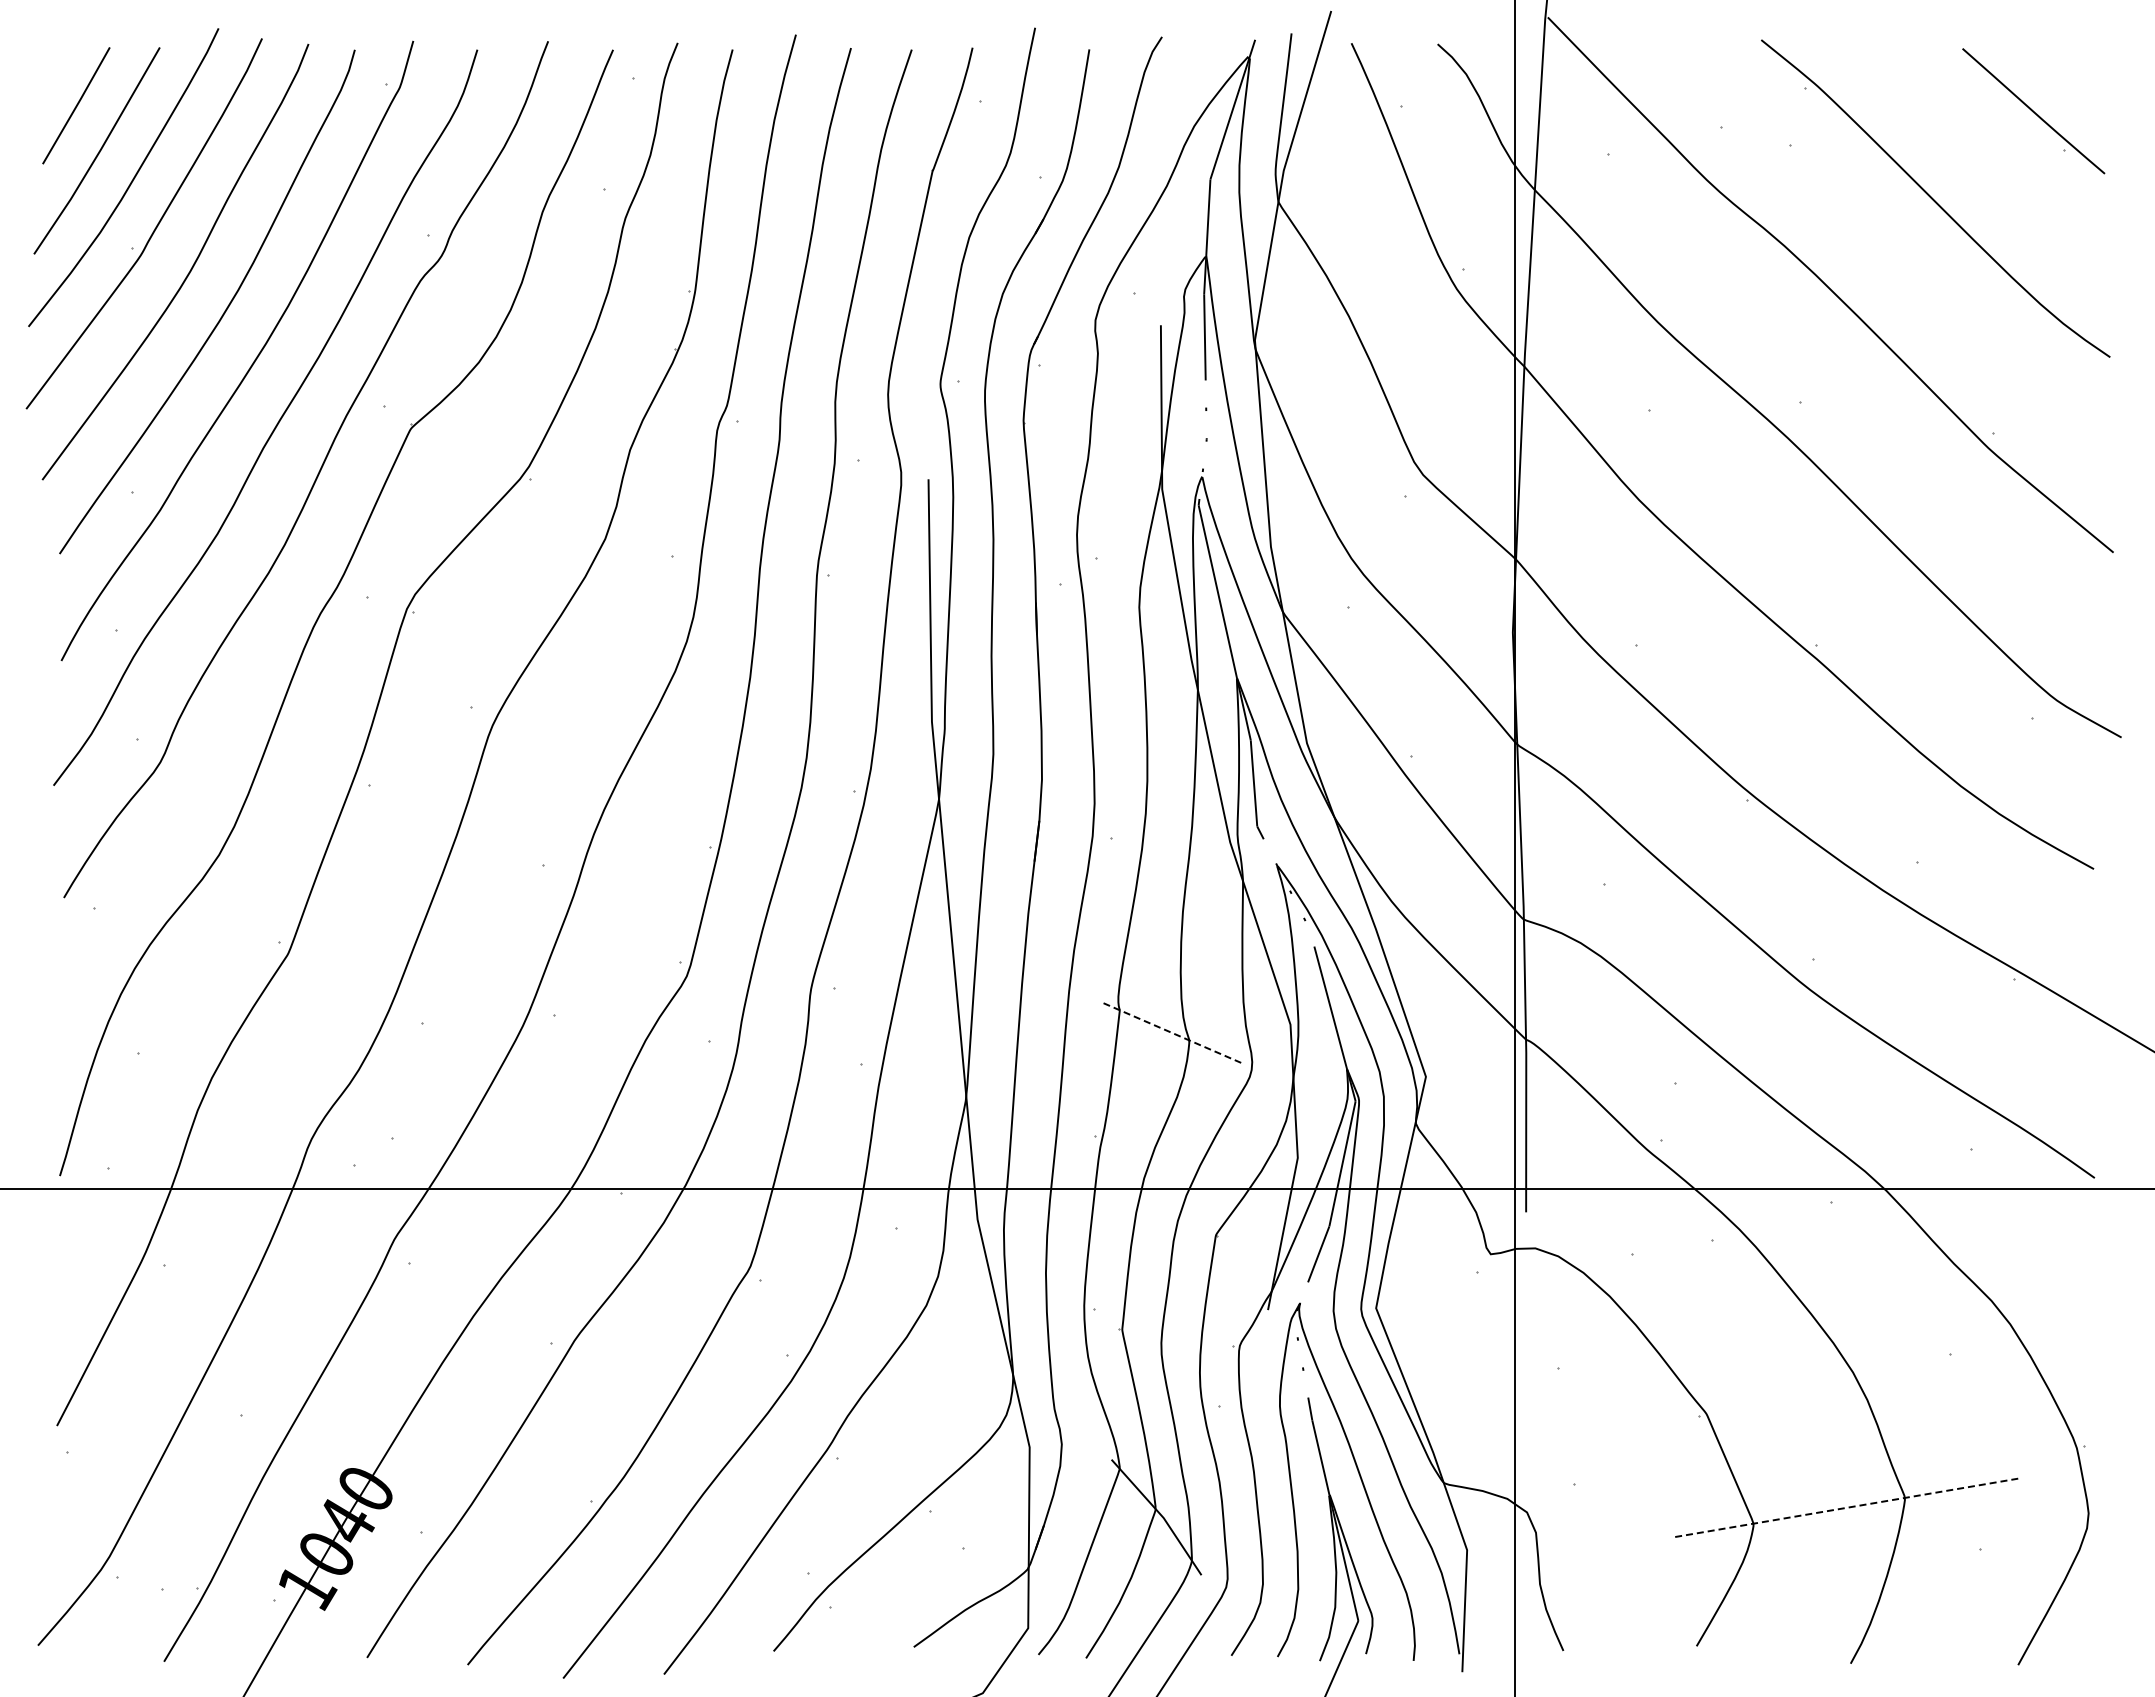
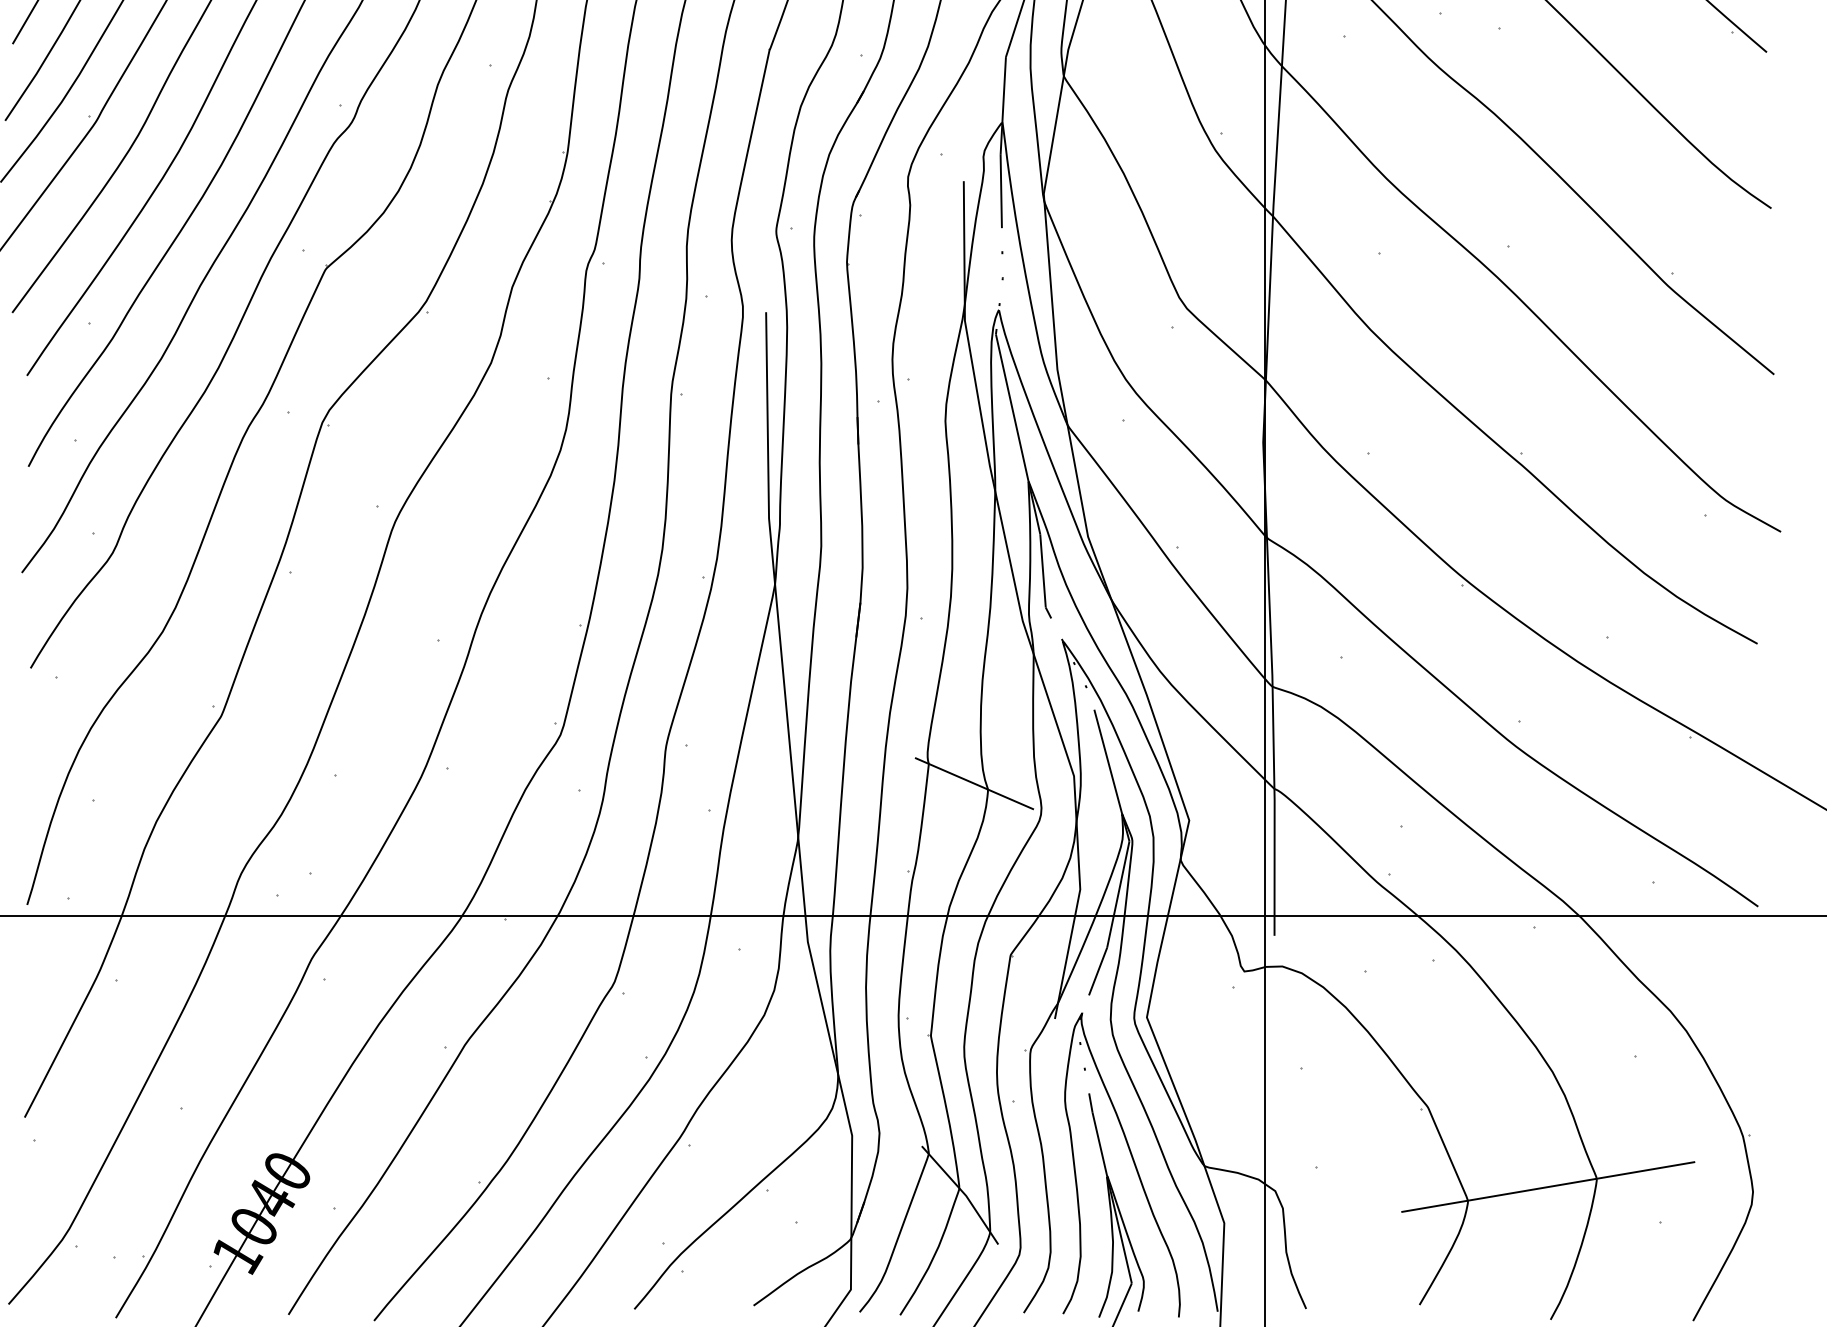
line: (1173, 1033) -> (974, 783), dashed -> solid
line: (1848, 1507) -> (1548, 1186), dashed -> solid

